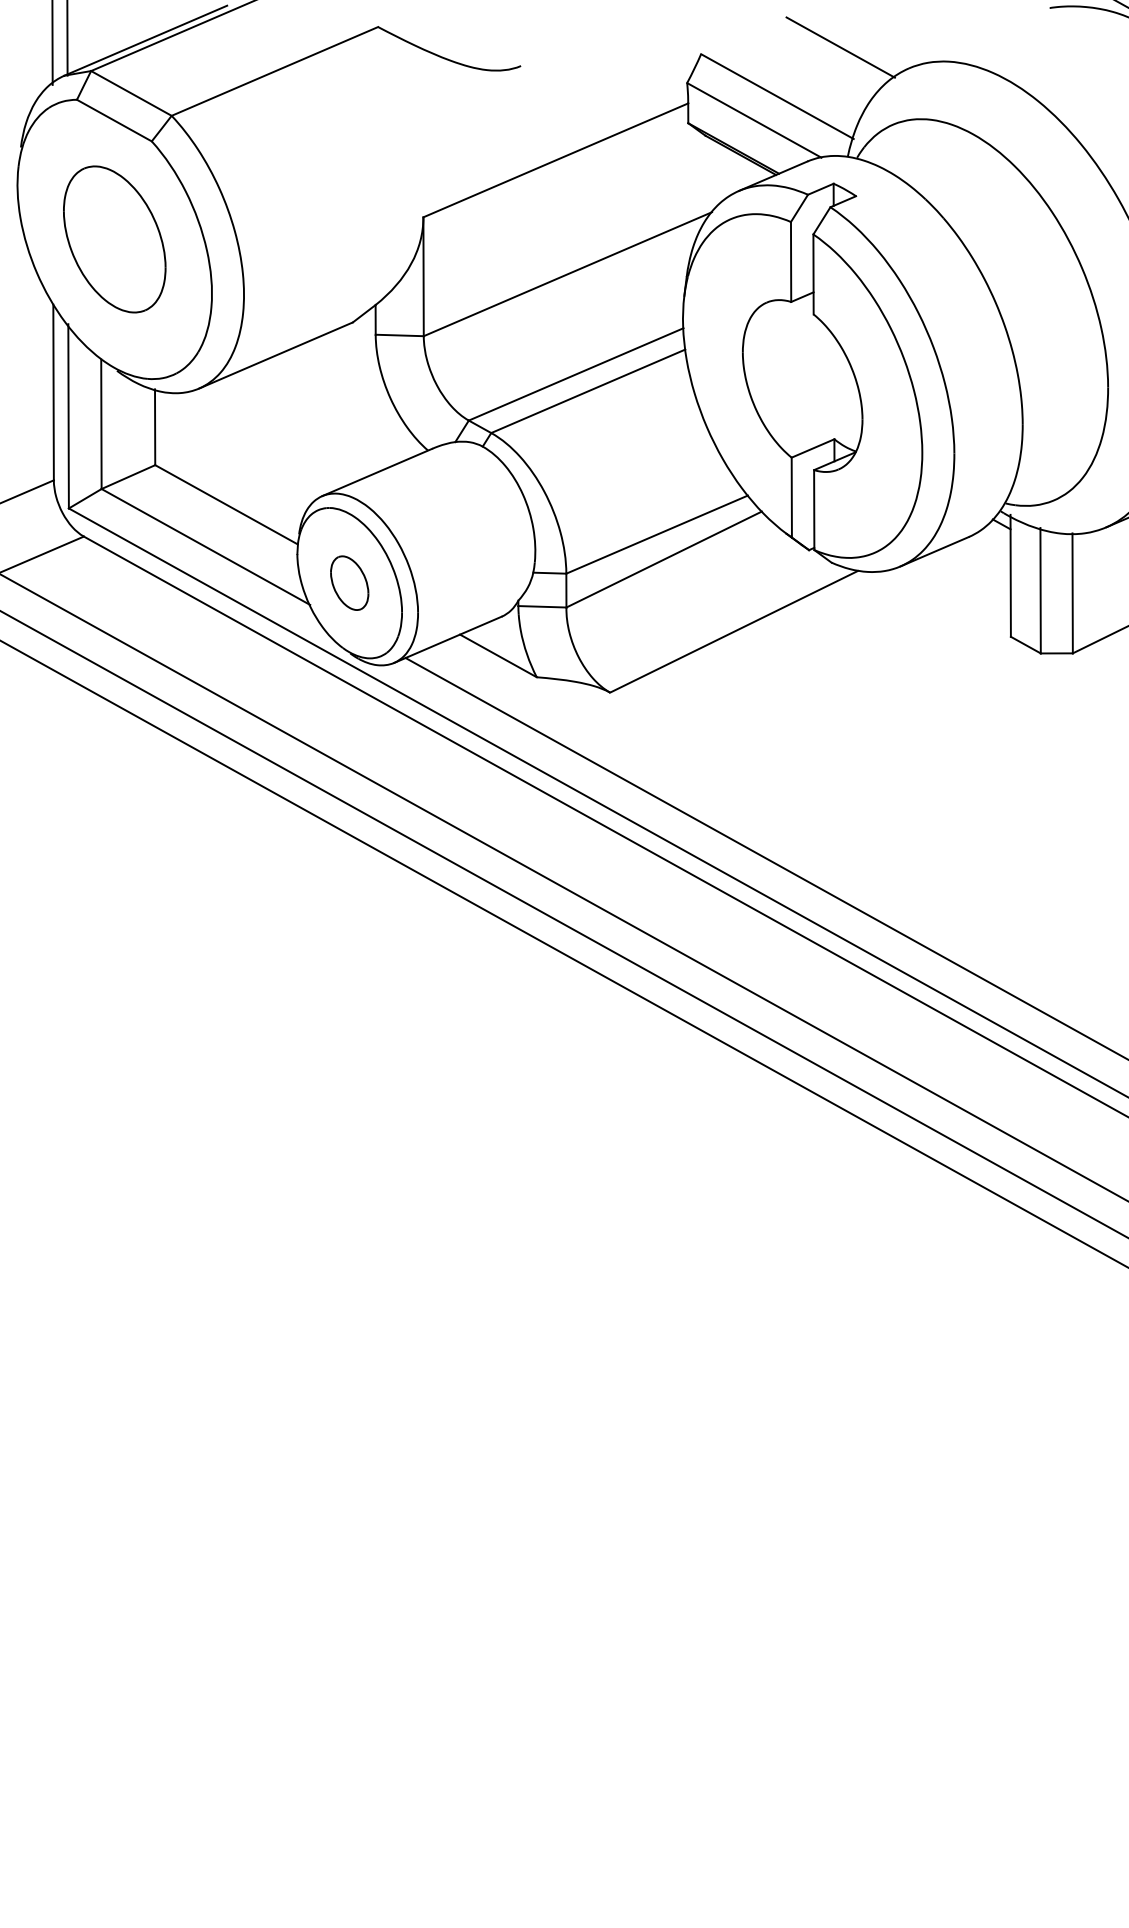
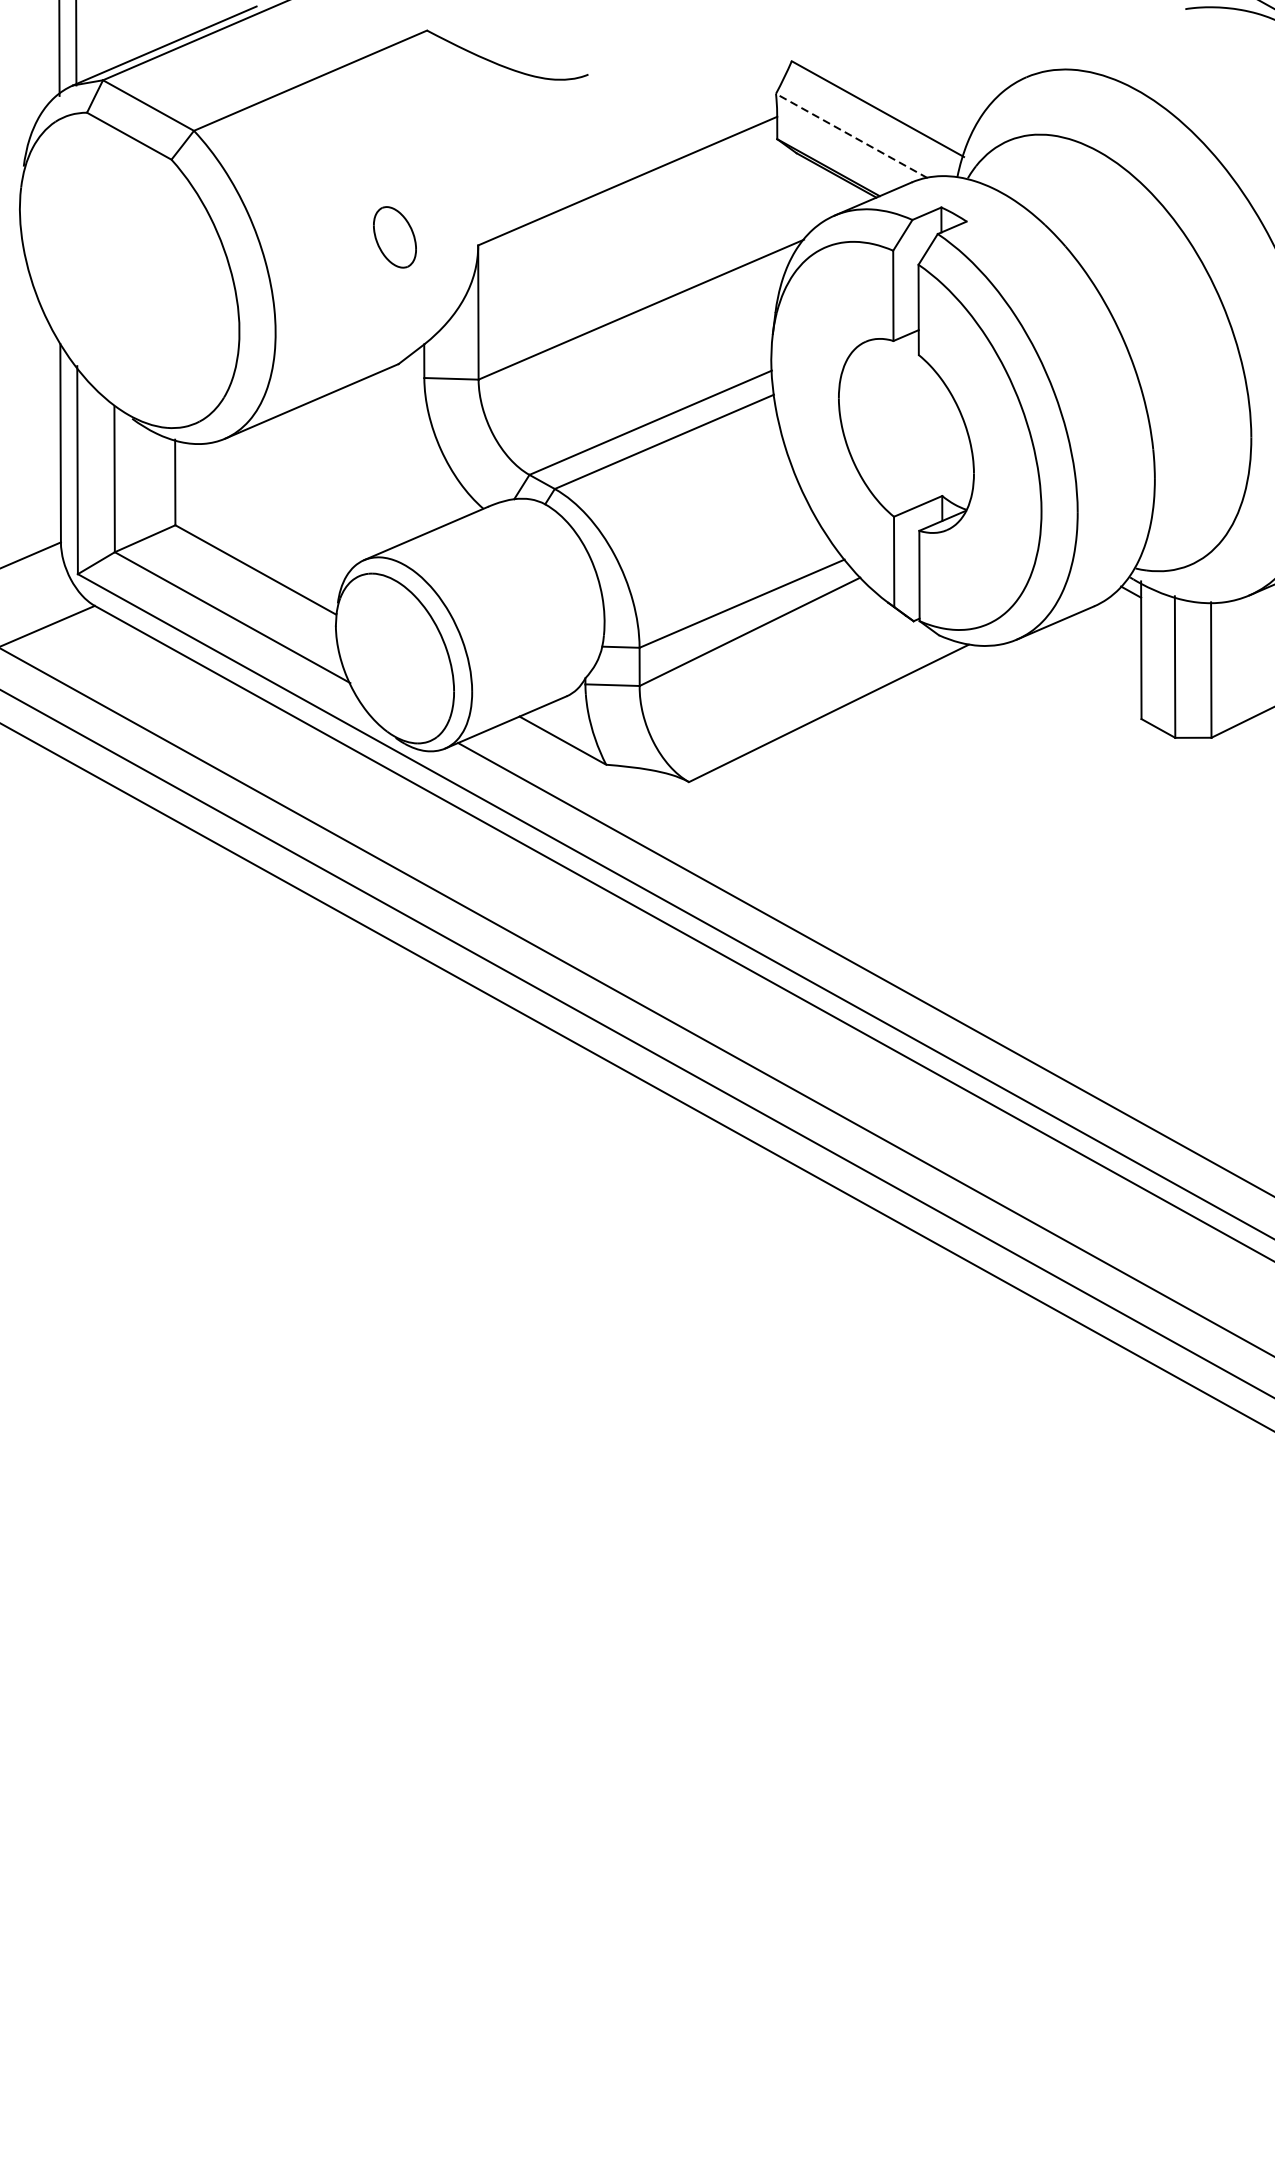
line: (840, 47) -> (949, 53), removed
line: (754, 120) -> (852, 136), solid -> dashed
part: (114, 239) -> (129, 270), removed
part: (349, 582) -> (394, 236), moved

